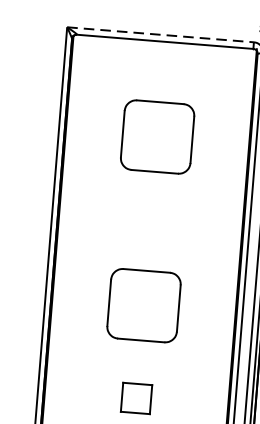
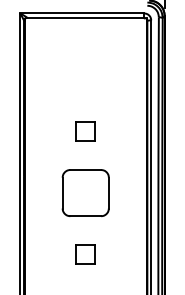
line: (160, 34) -> (82, 13), dashed -> solid
part: (157, 136) -> (85, 80), removed
part: (151, 212) -> (85, 131), added

